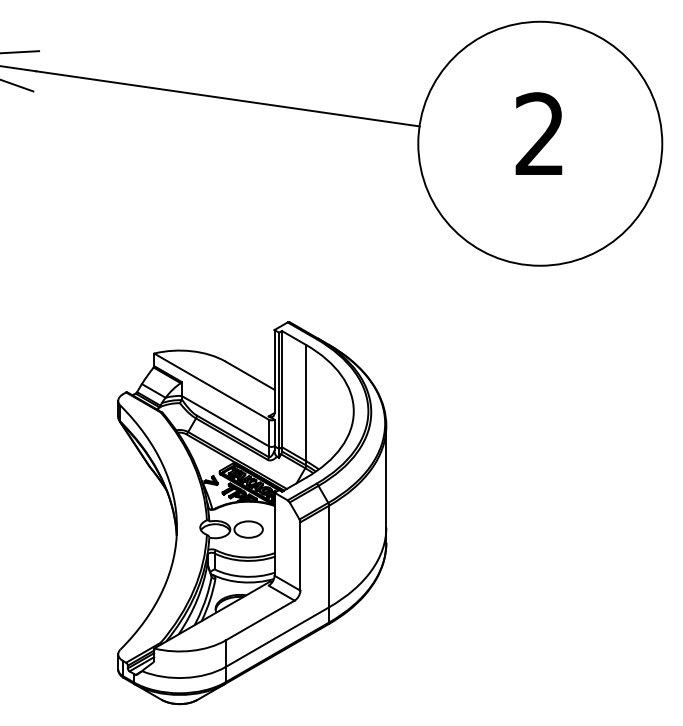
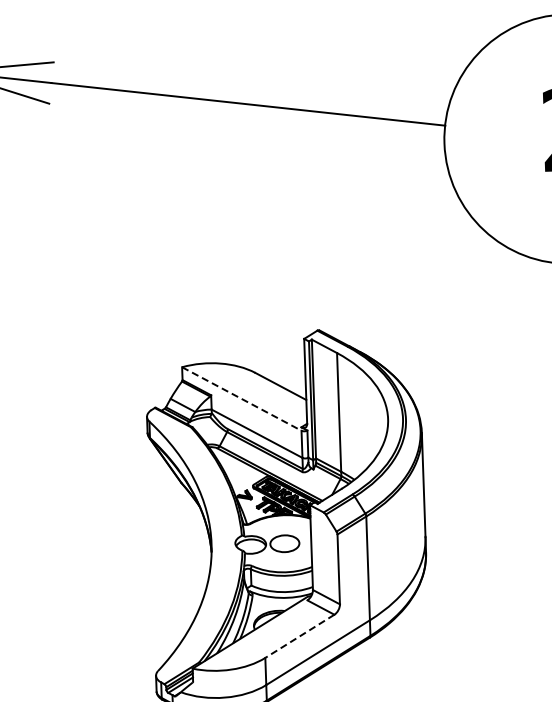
line: (211, 386) -> (241, 398), solid -> dashed
line: (260, 620) -> (300, 636), solid -> dashed

